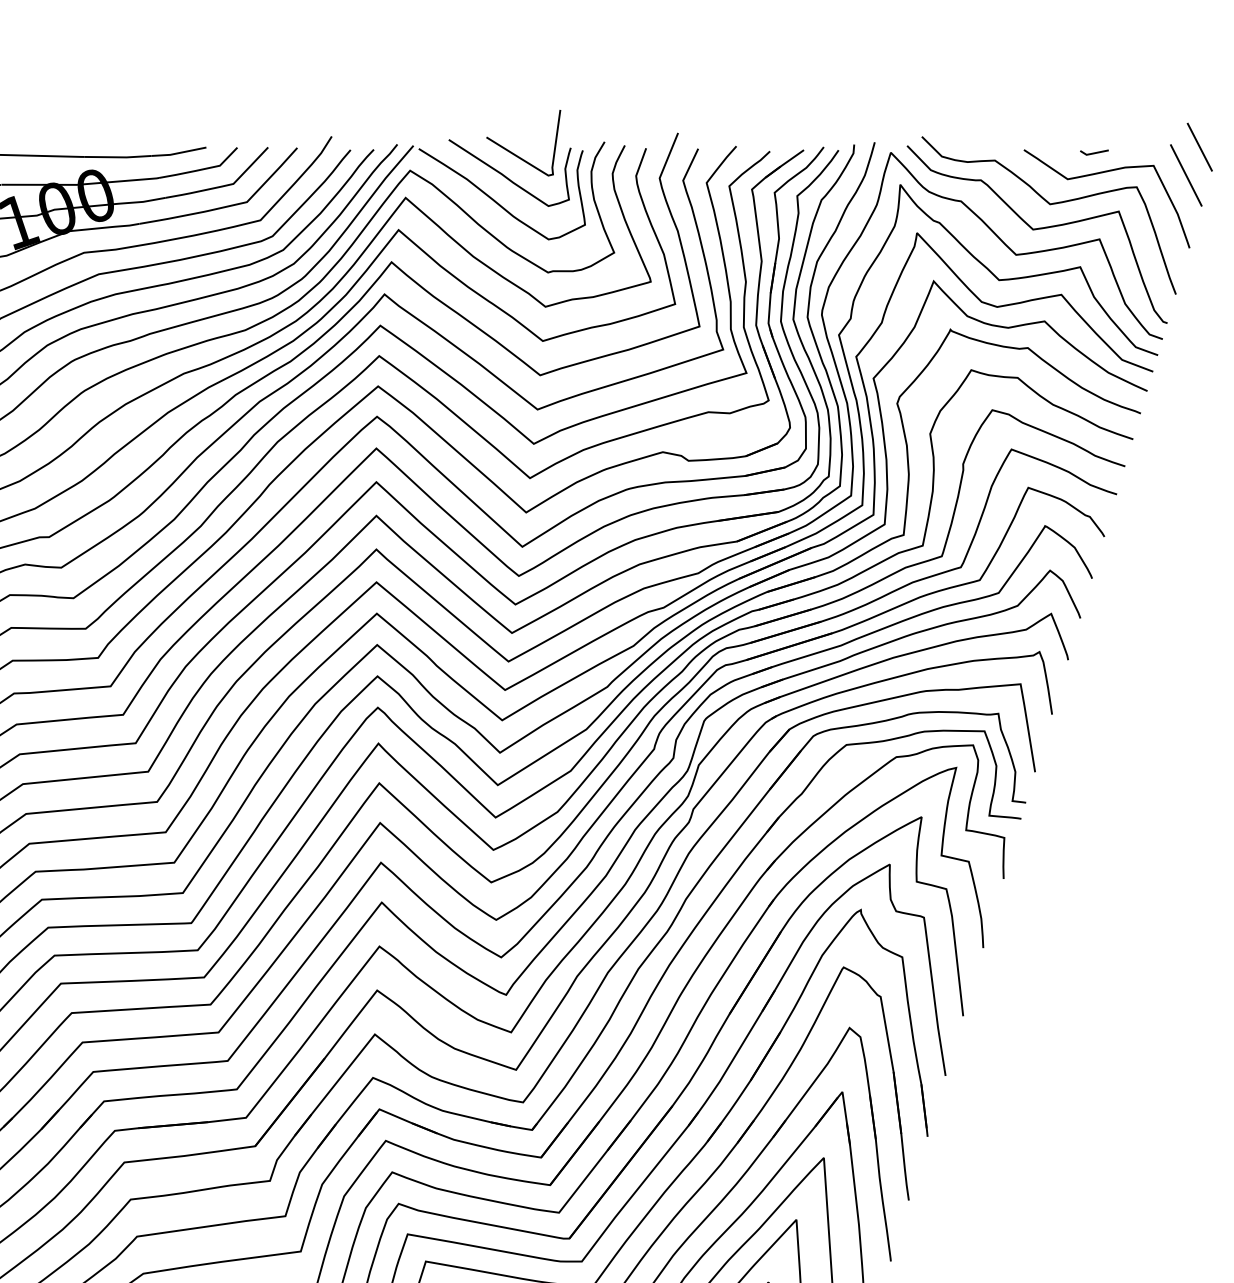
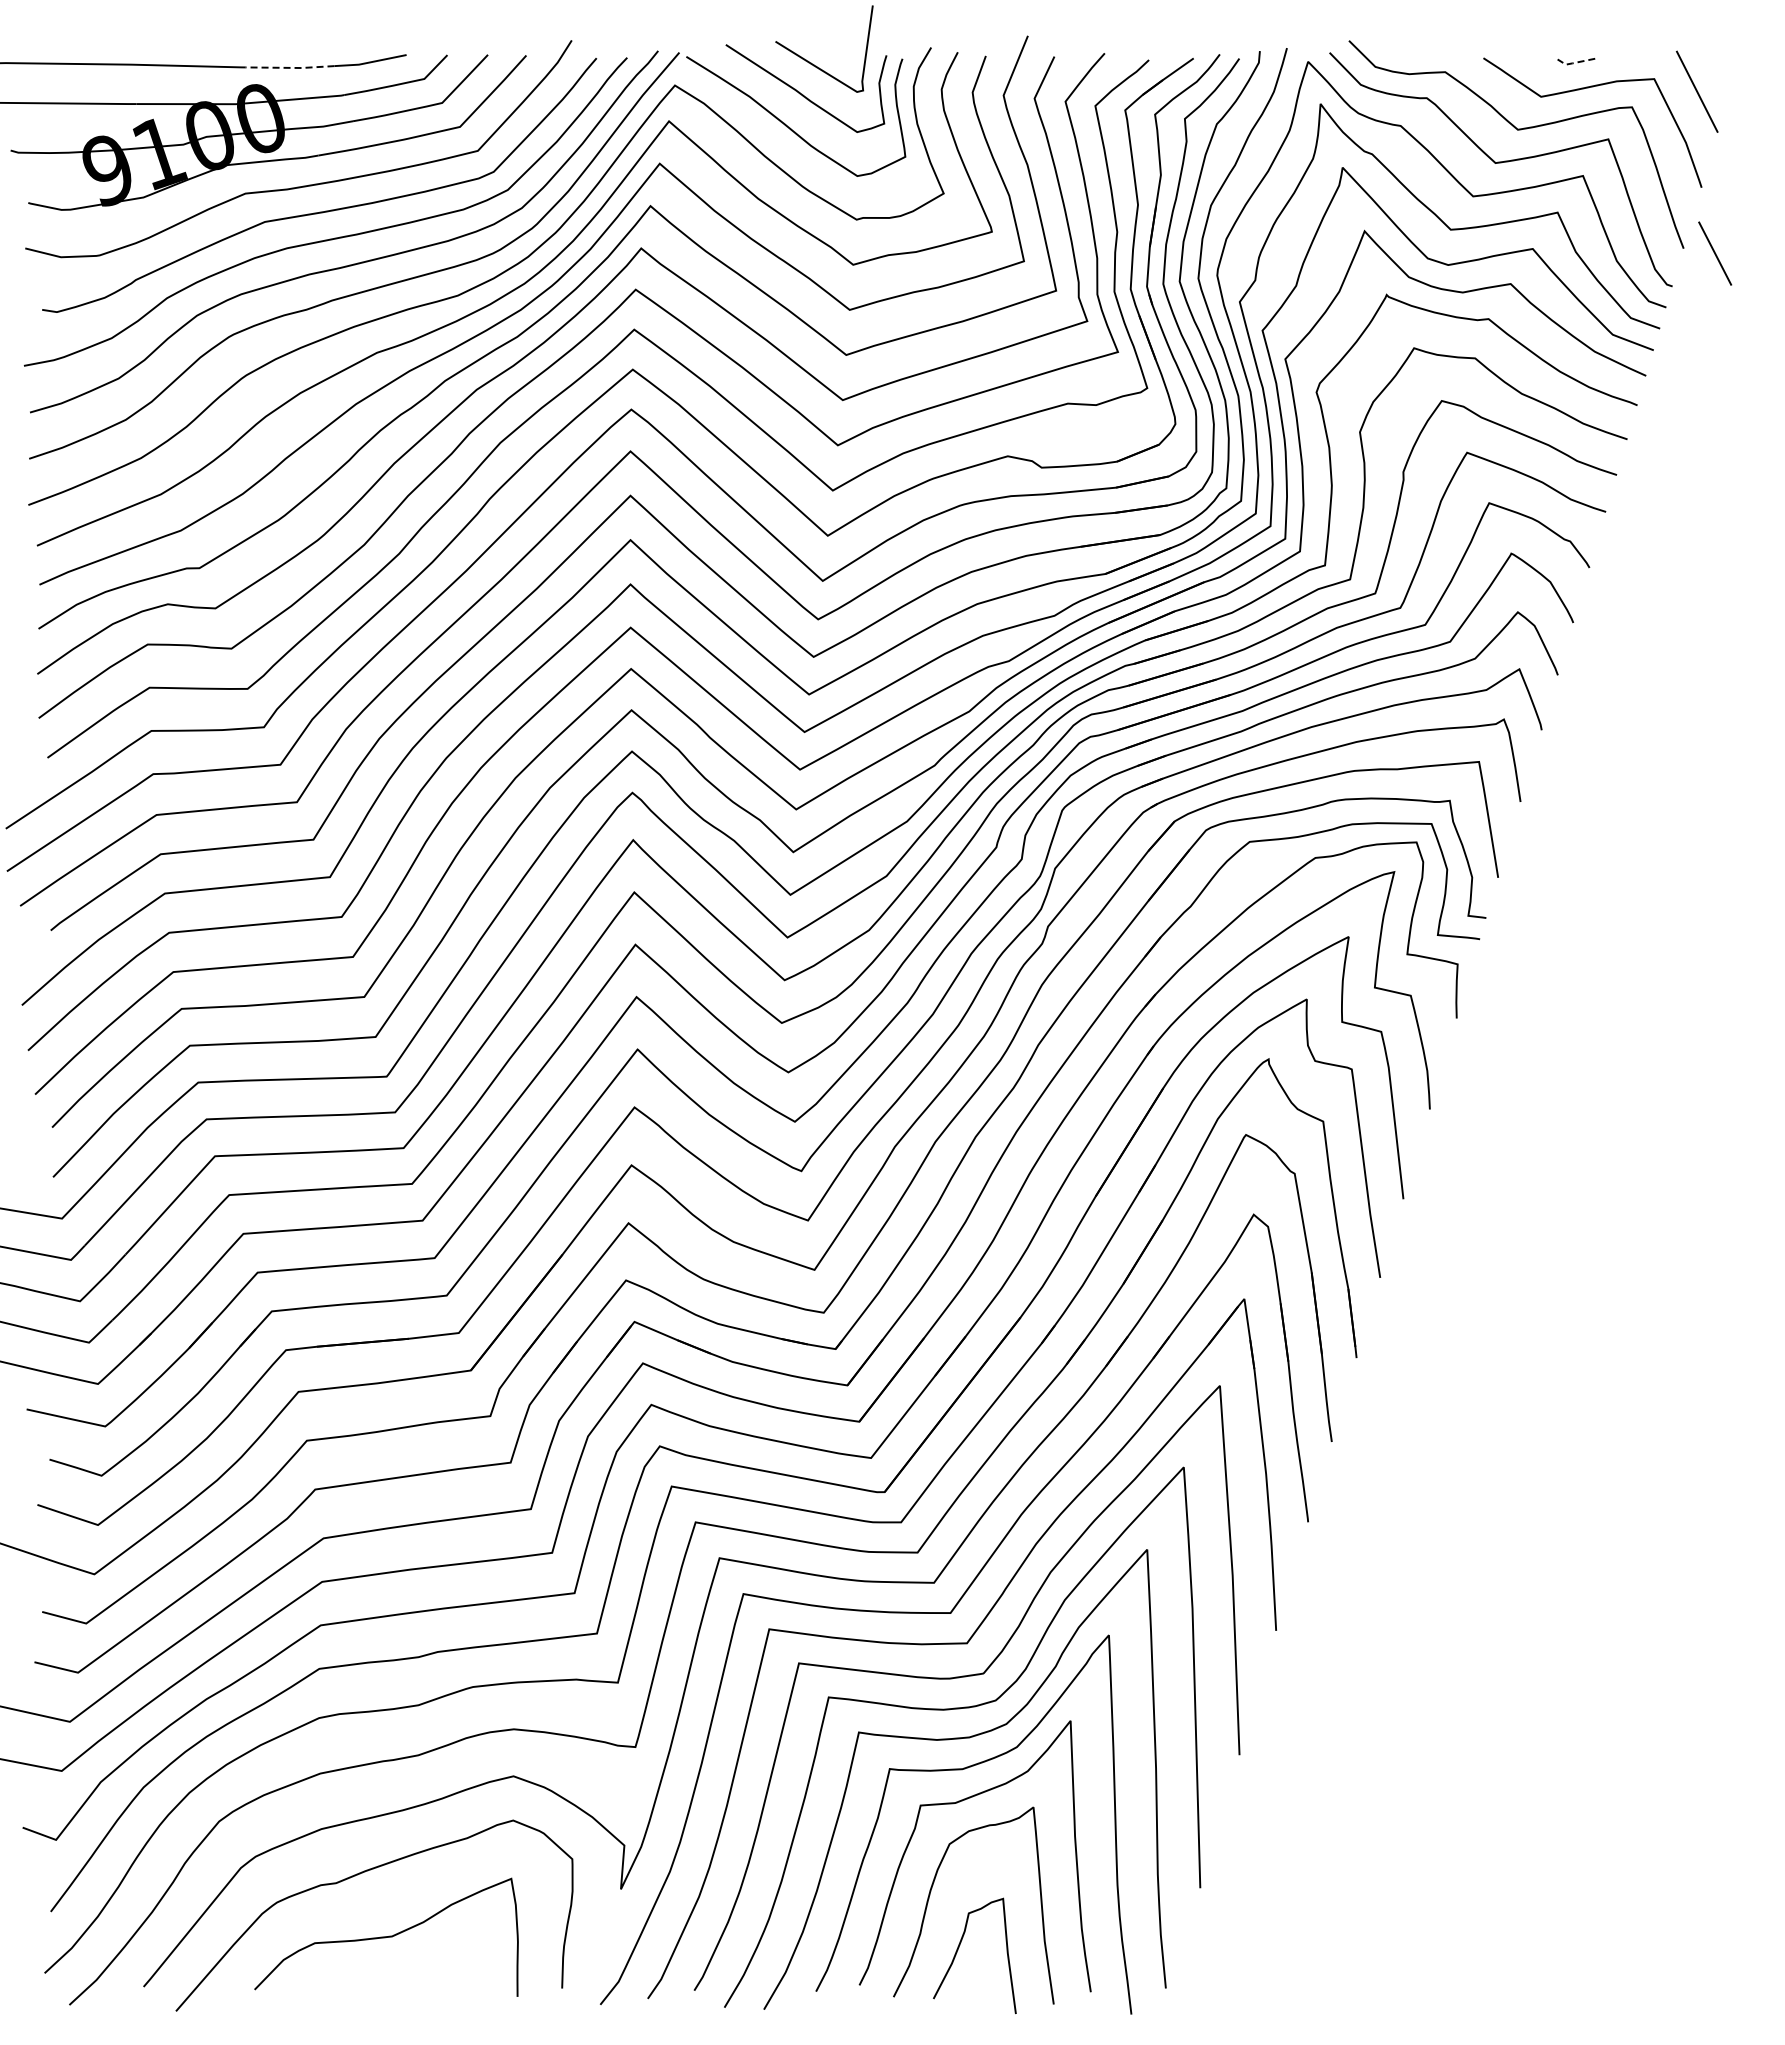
line: (1200, 147) -> (1715, 253), moved
line: (1093, 153) -> (1574, 62), solid -> dashed
line: (118, 157) -> (290, 67), solid -> dashed

